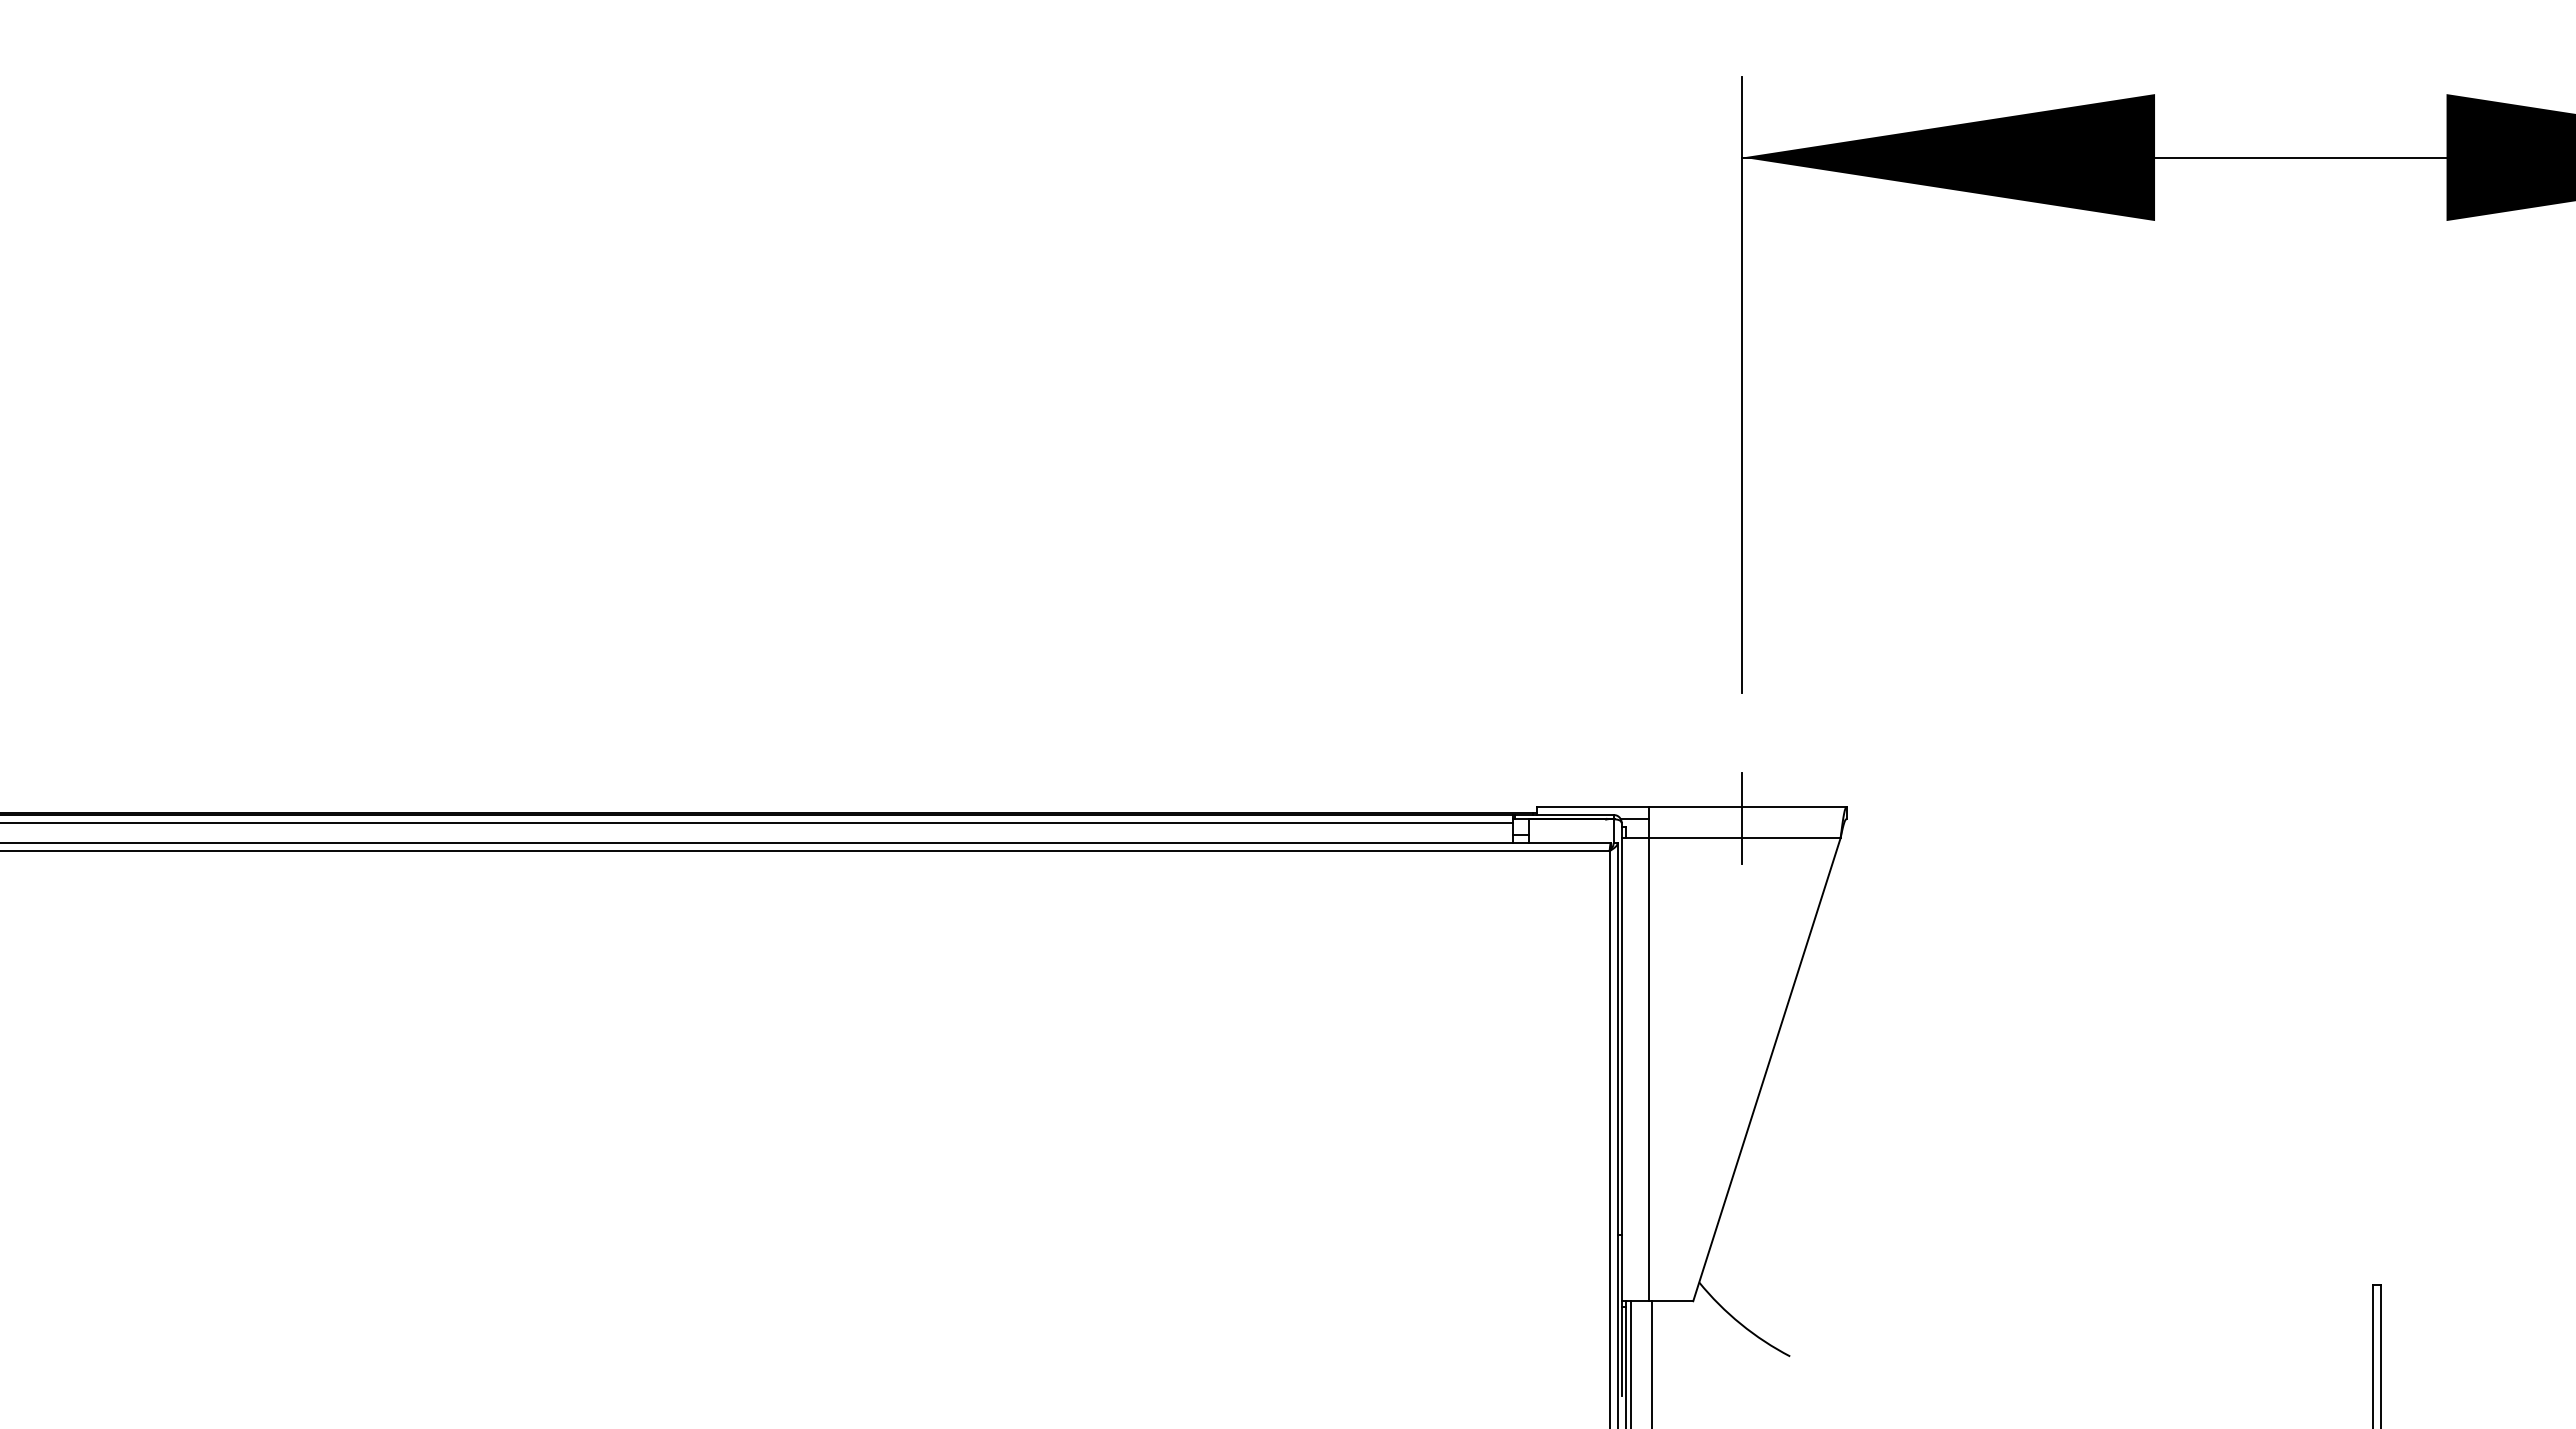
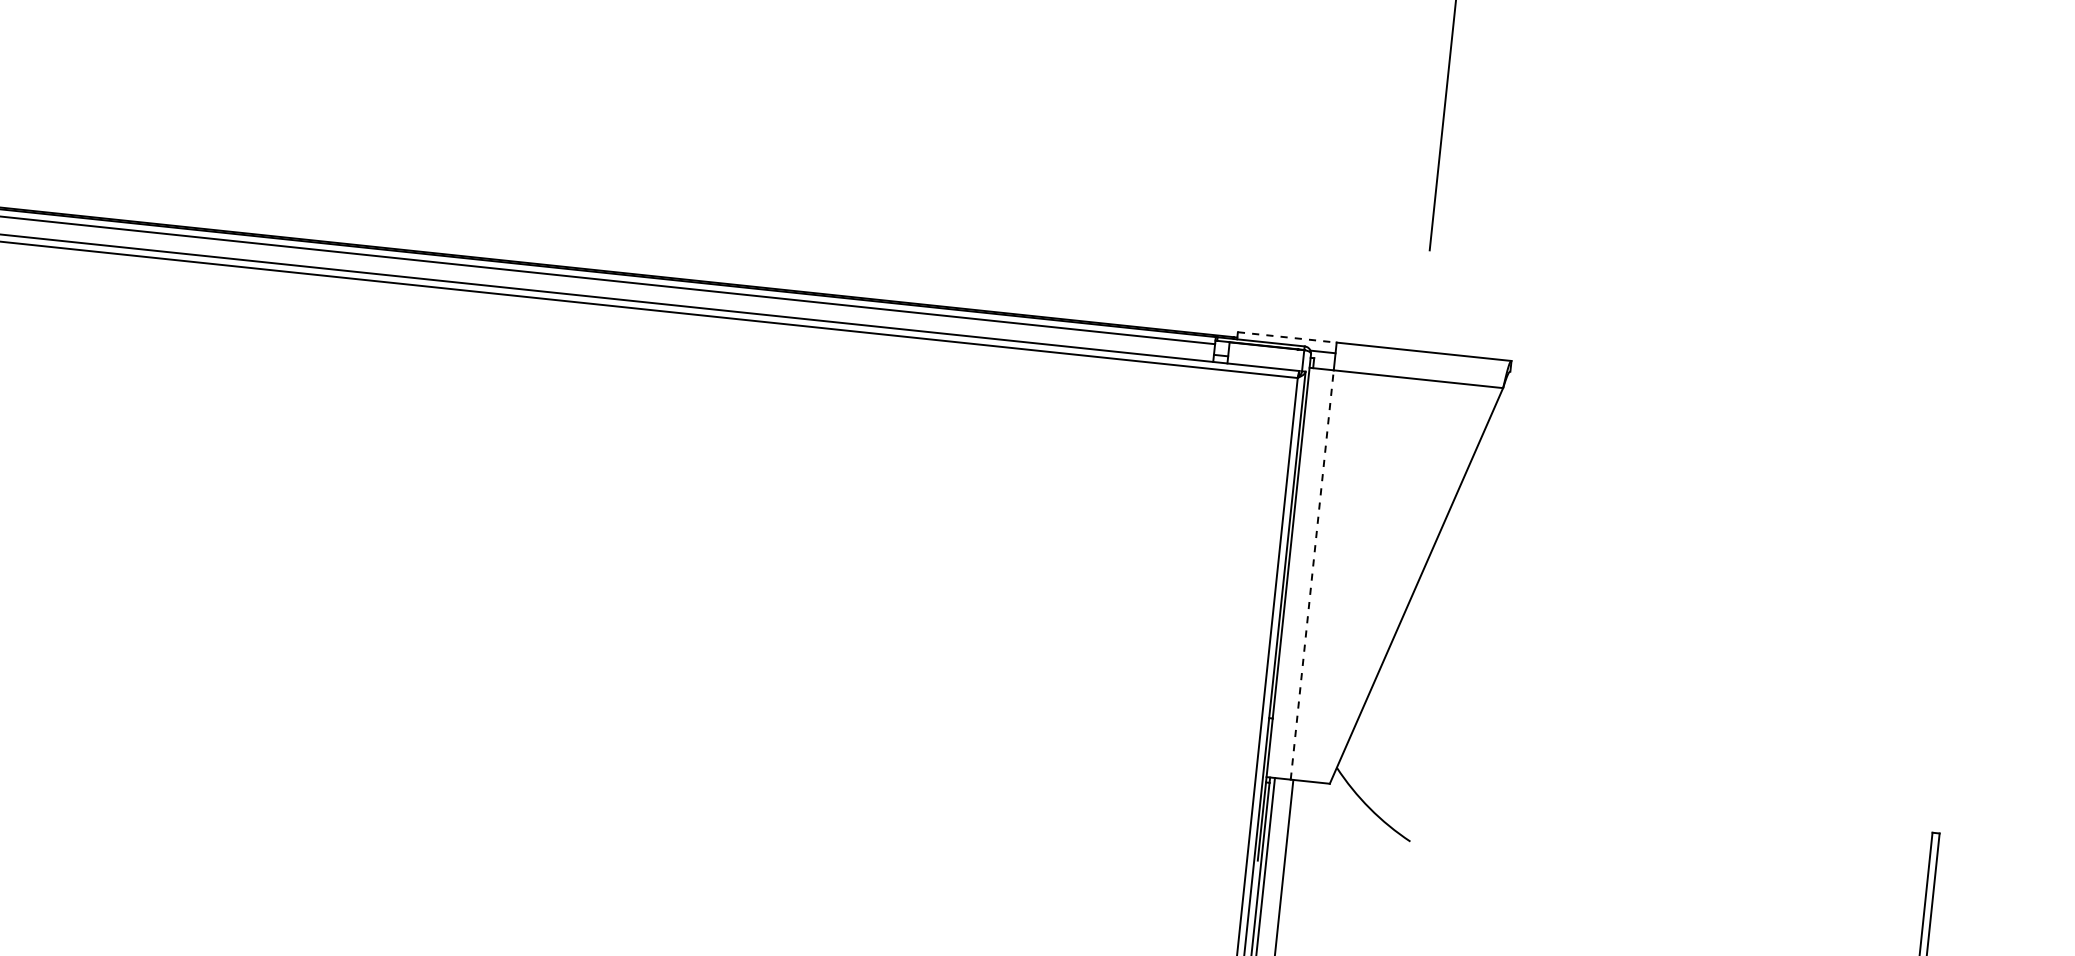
line: (1593, 806) -> (1287, 337), solid -> dashed
line: (1742, 818) -> (1418, 361), removed
line: (1649, 1069) -> (1312, 574), solid -> dashed

